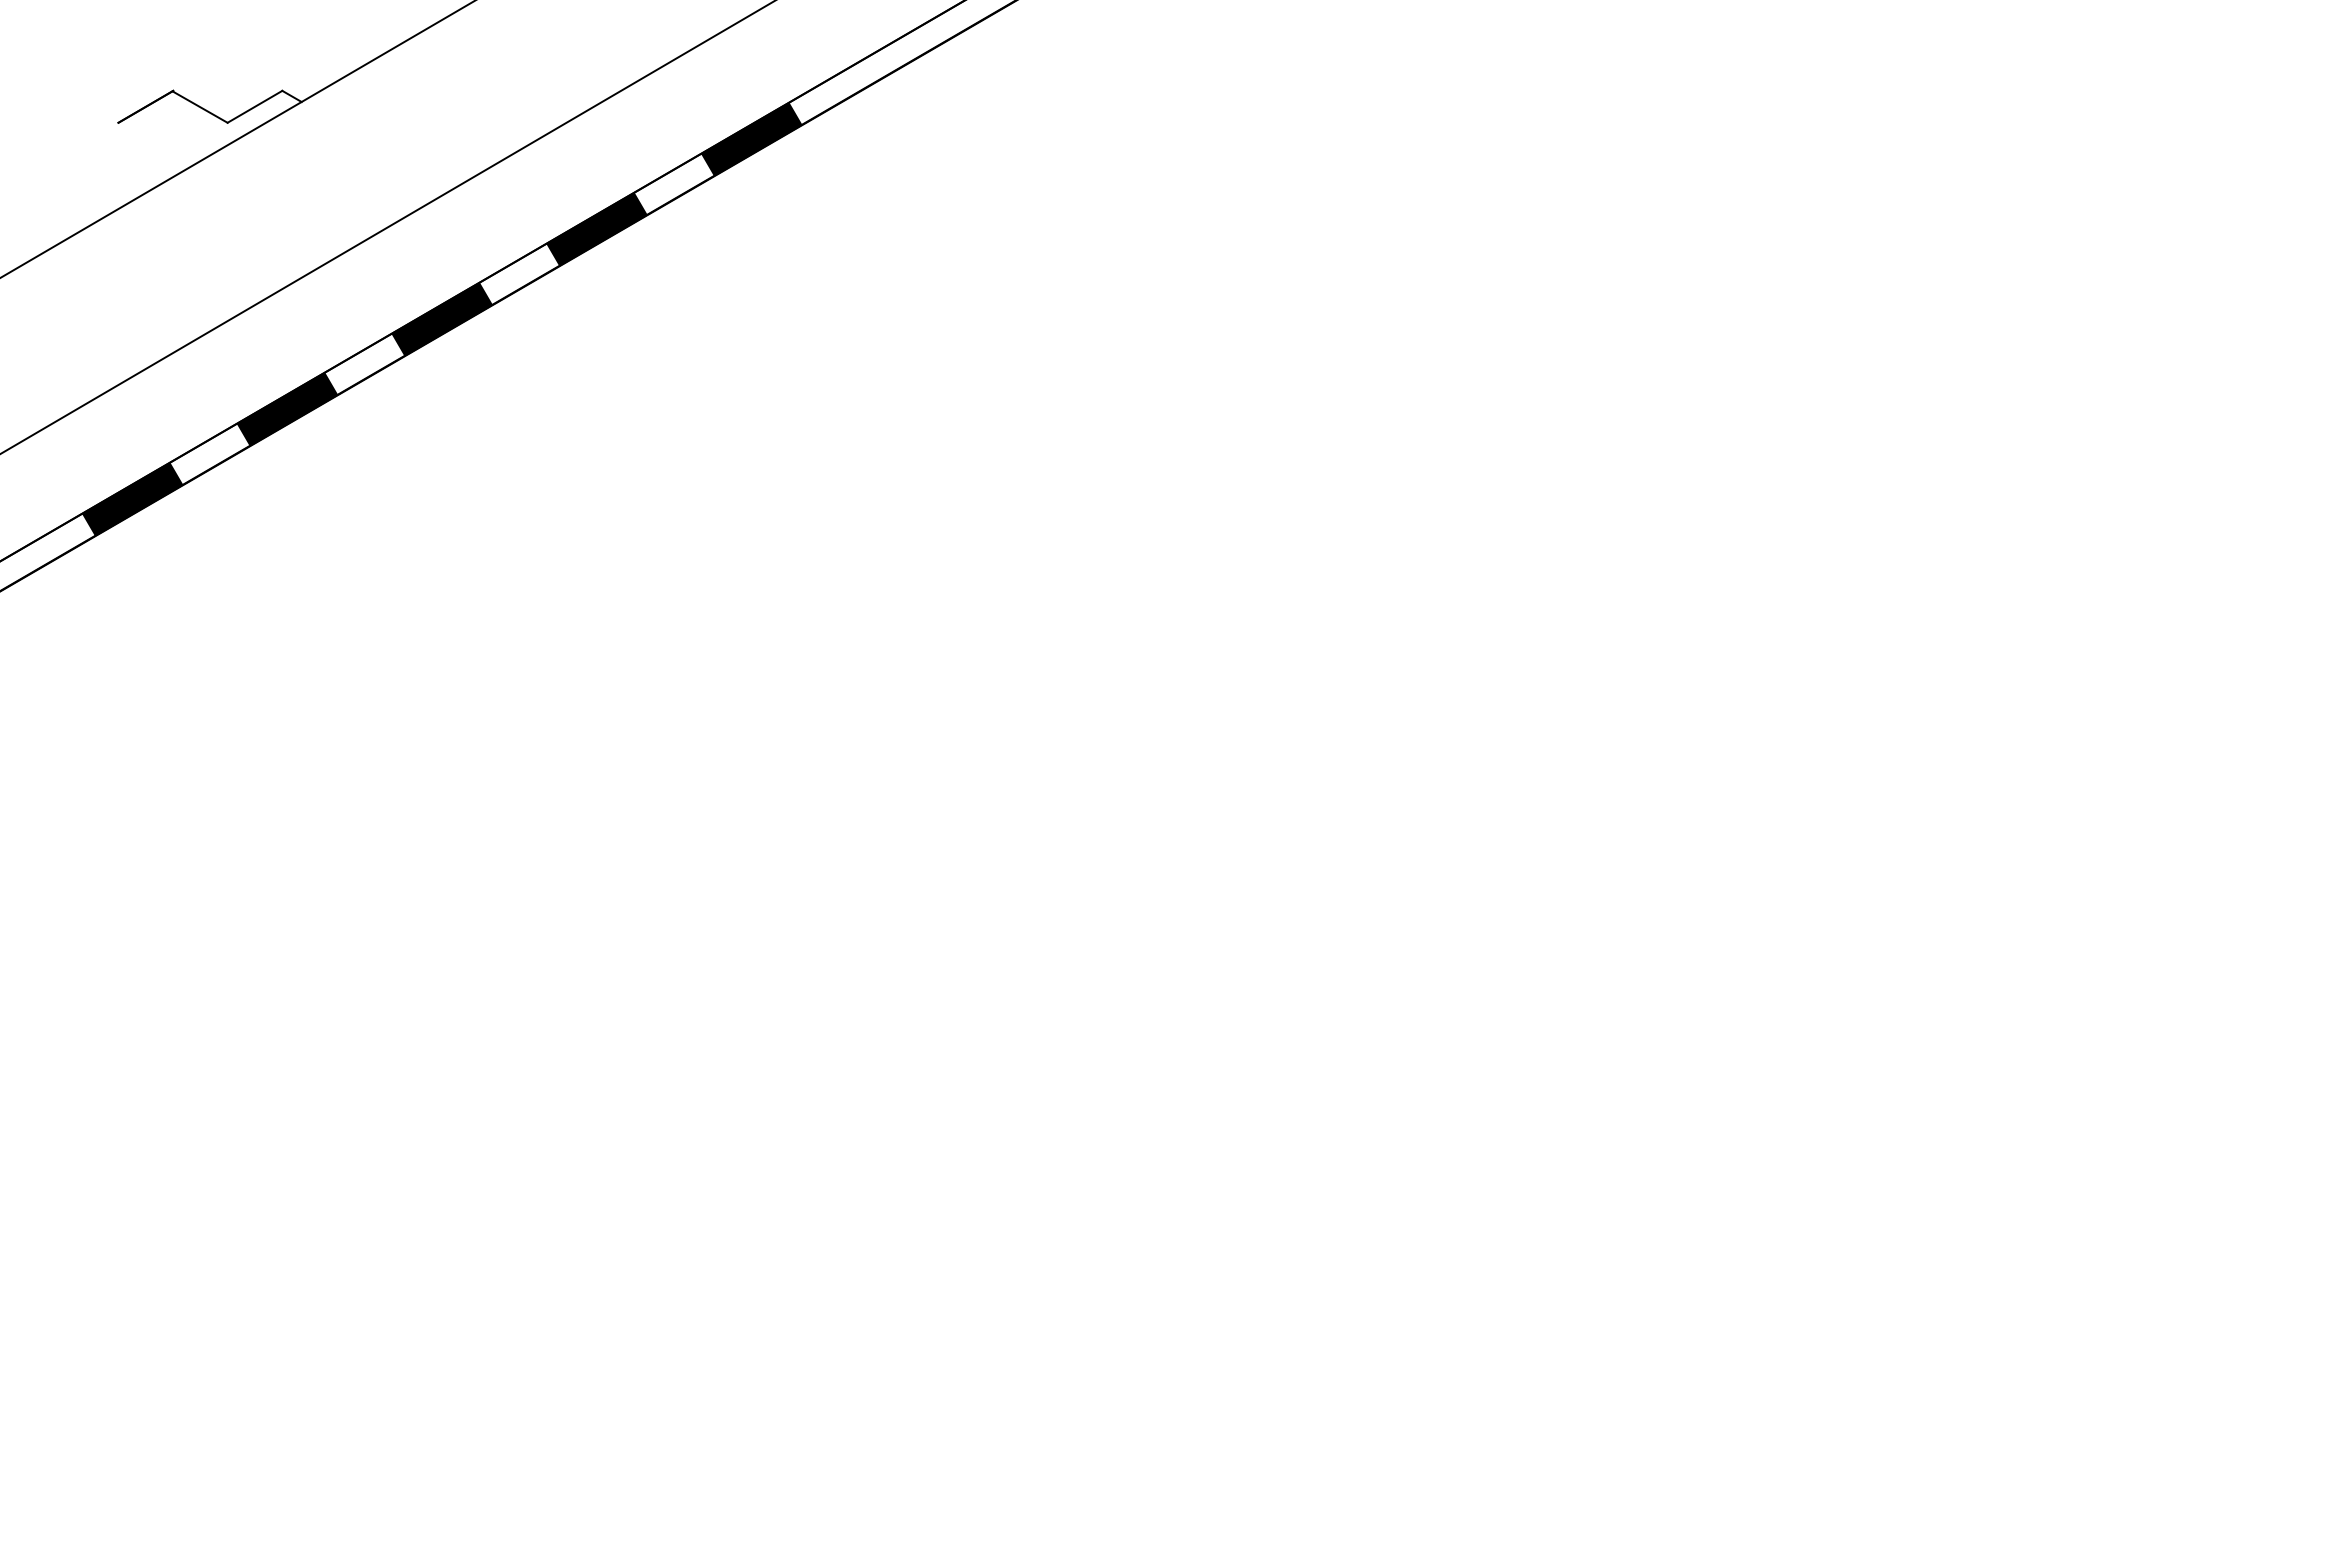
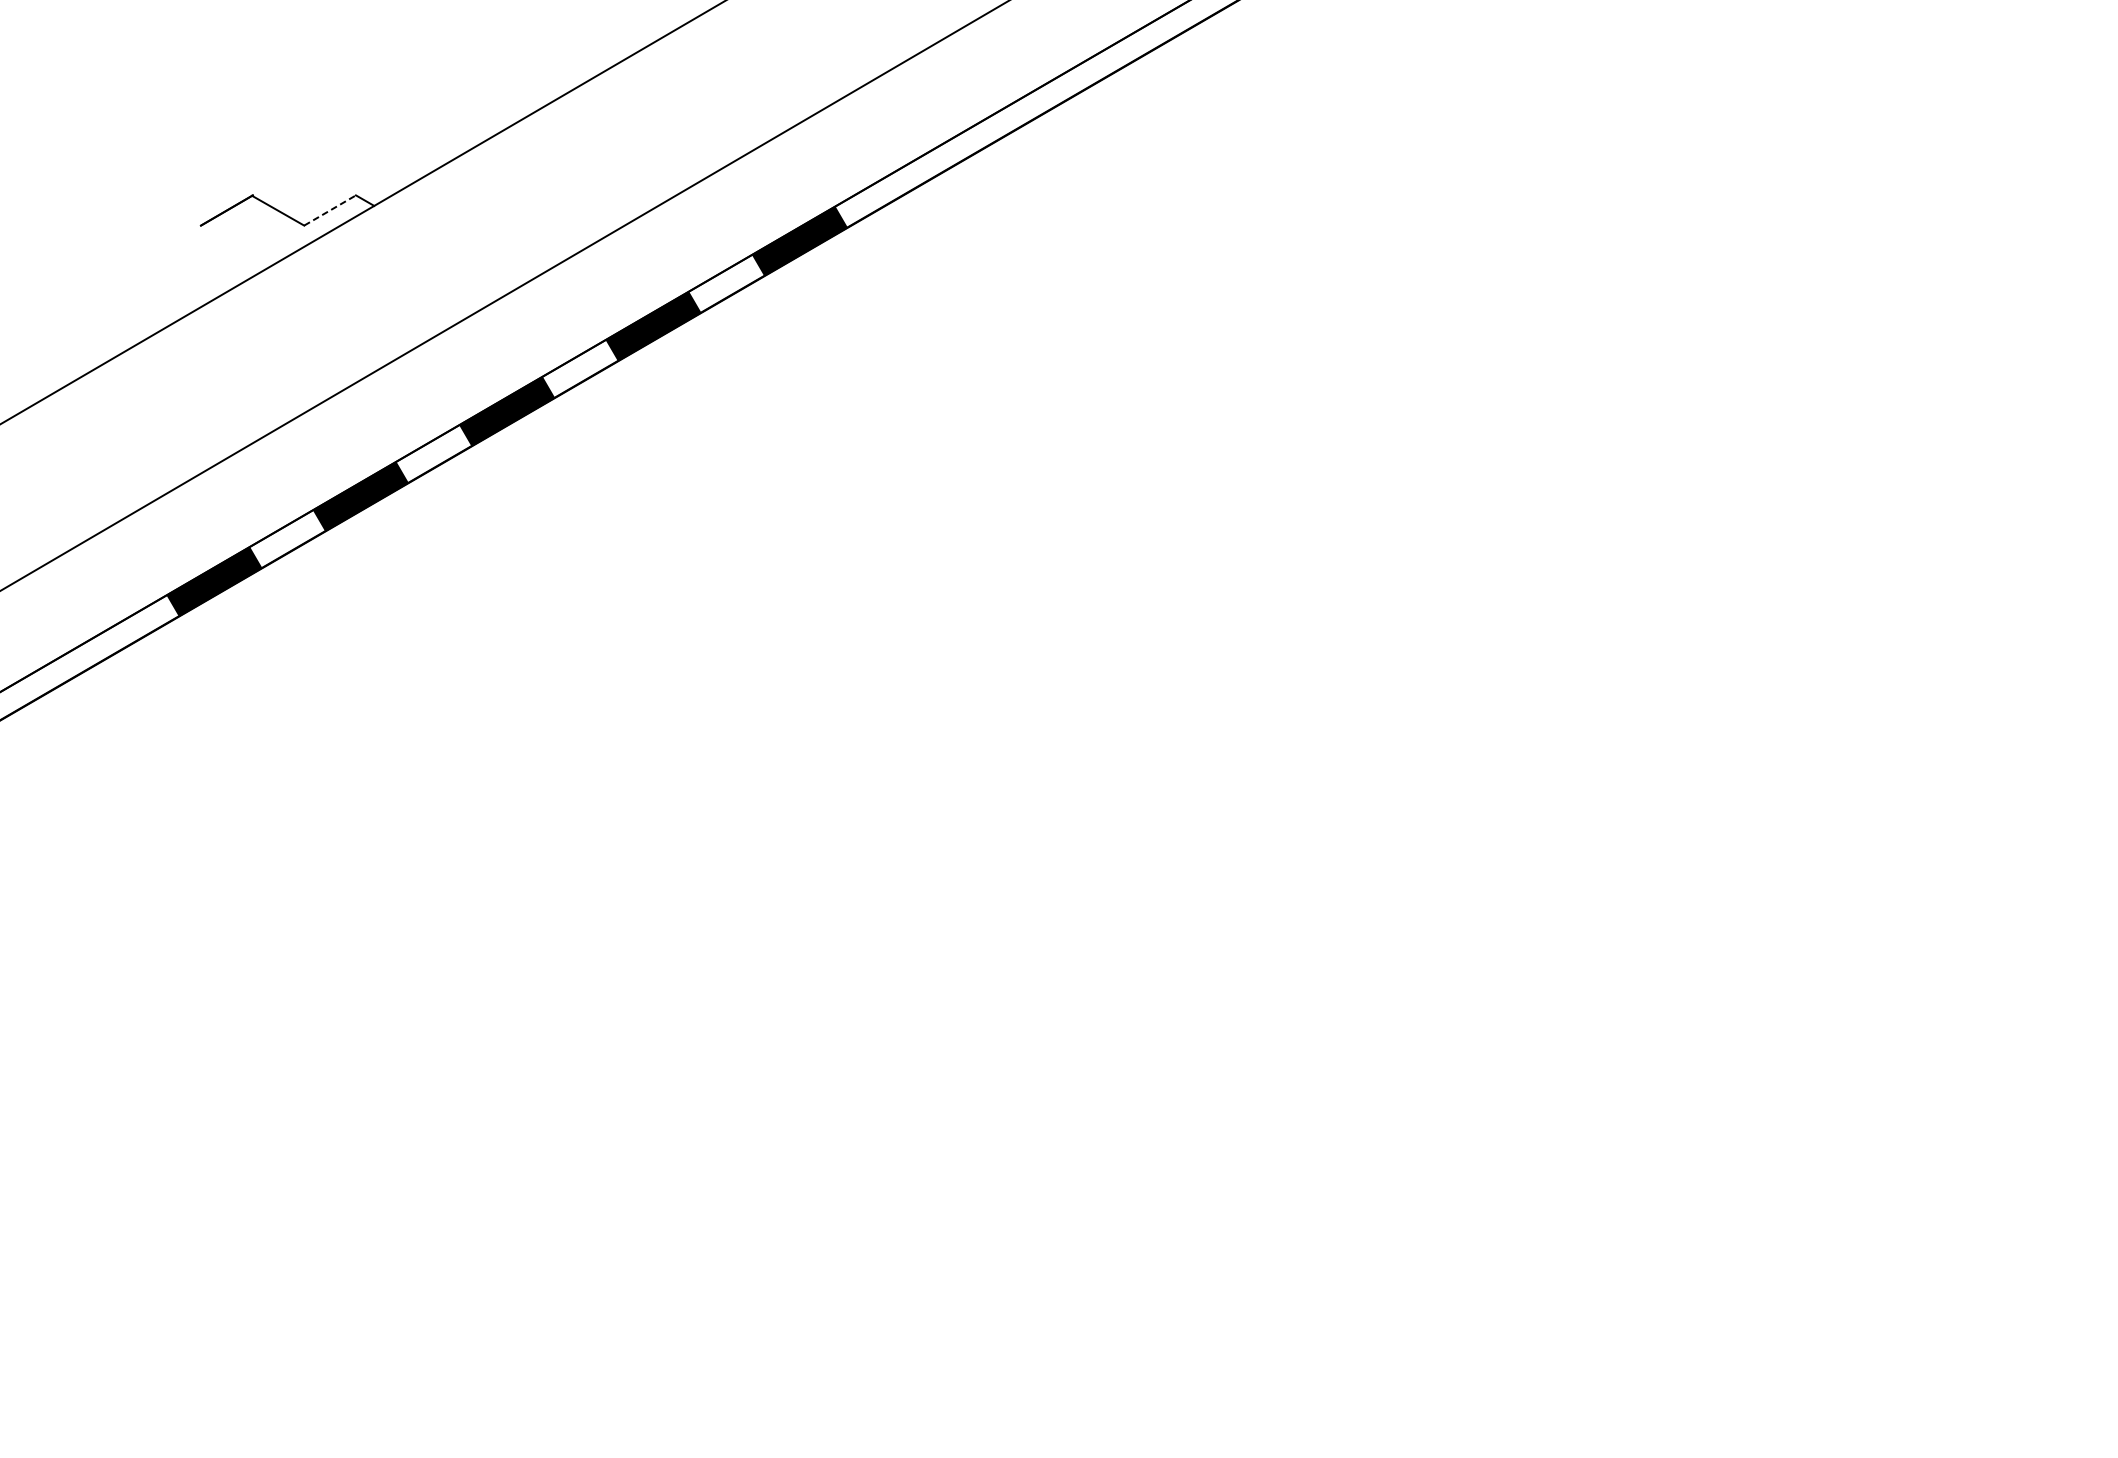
line: (254, 106) -> (329, 210), solid -> dashed

